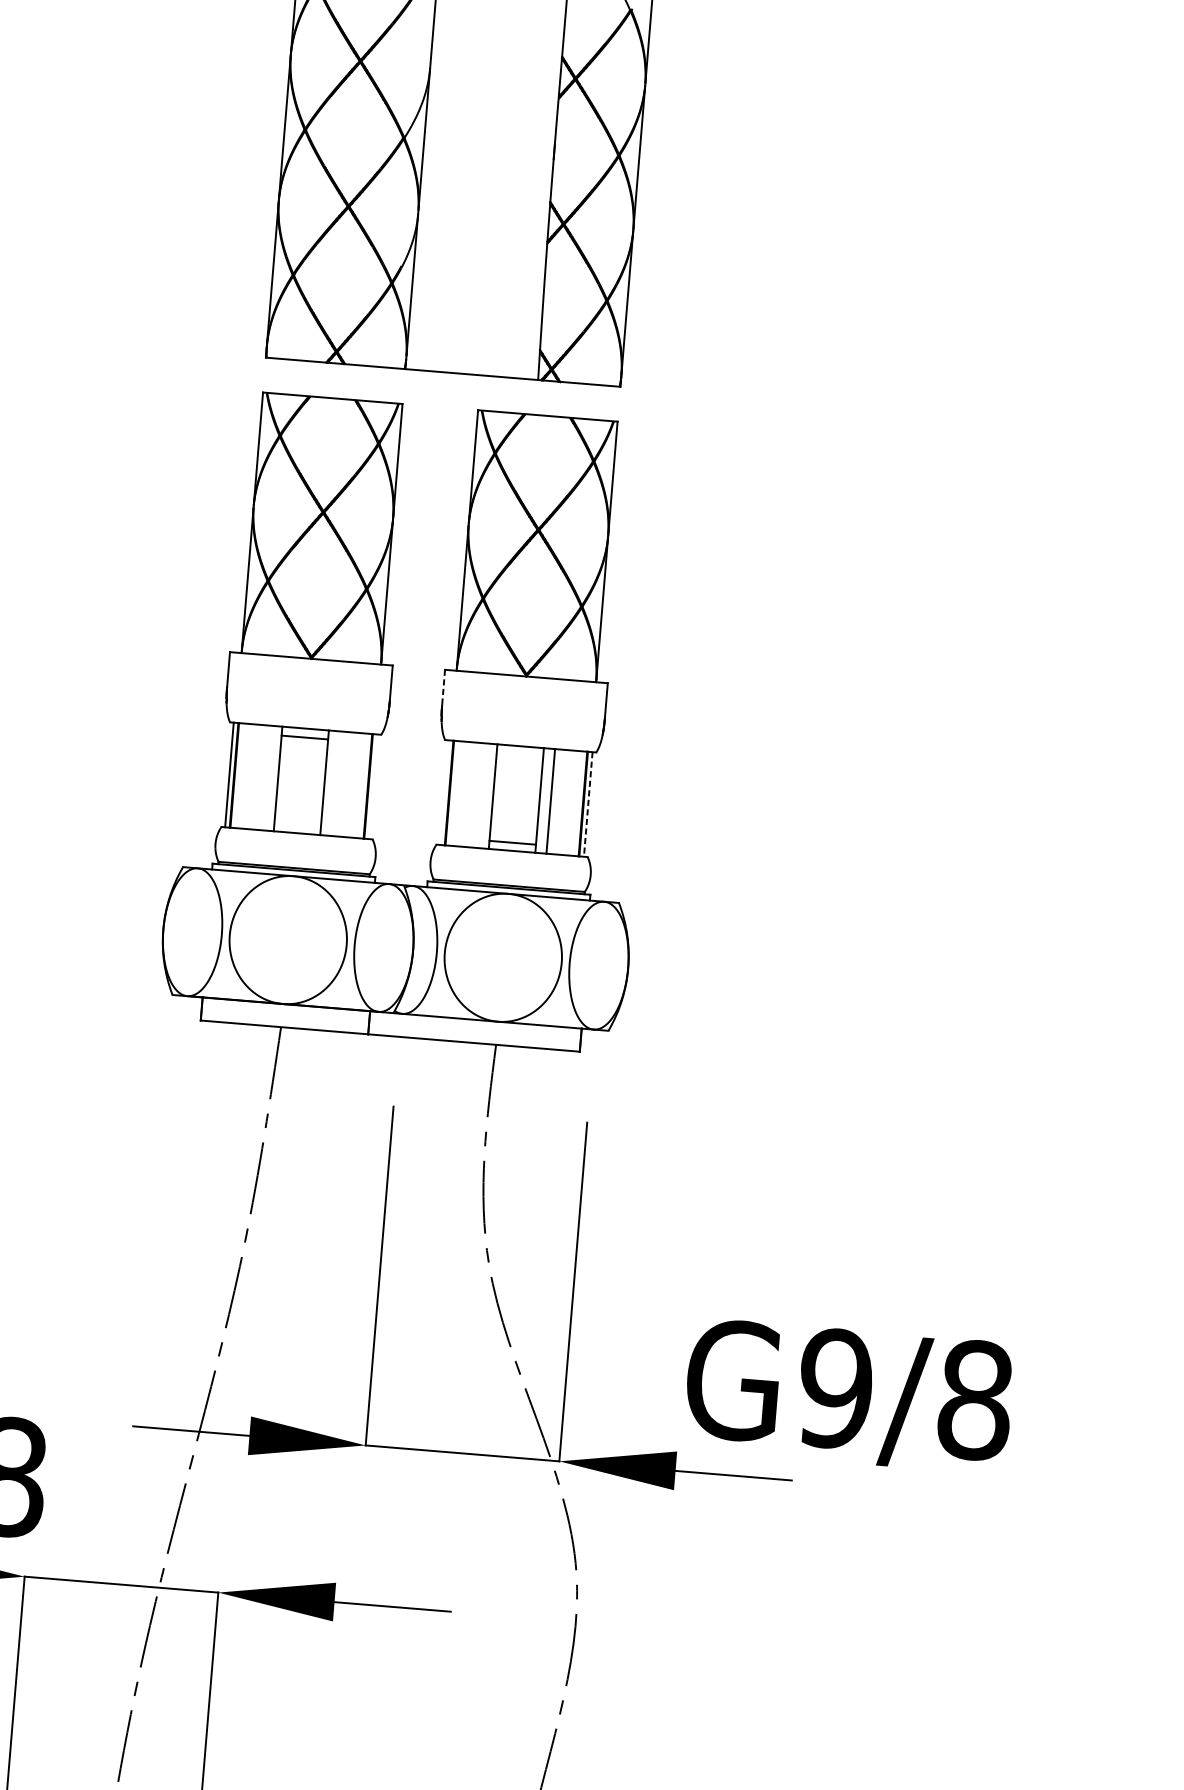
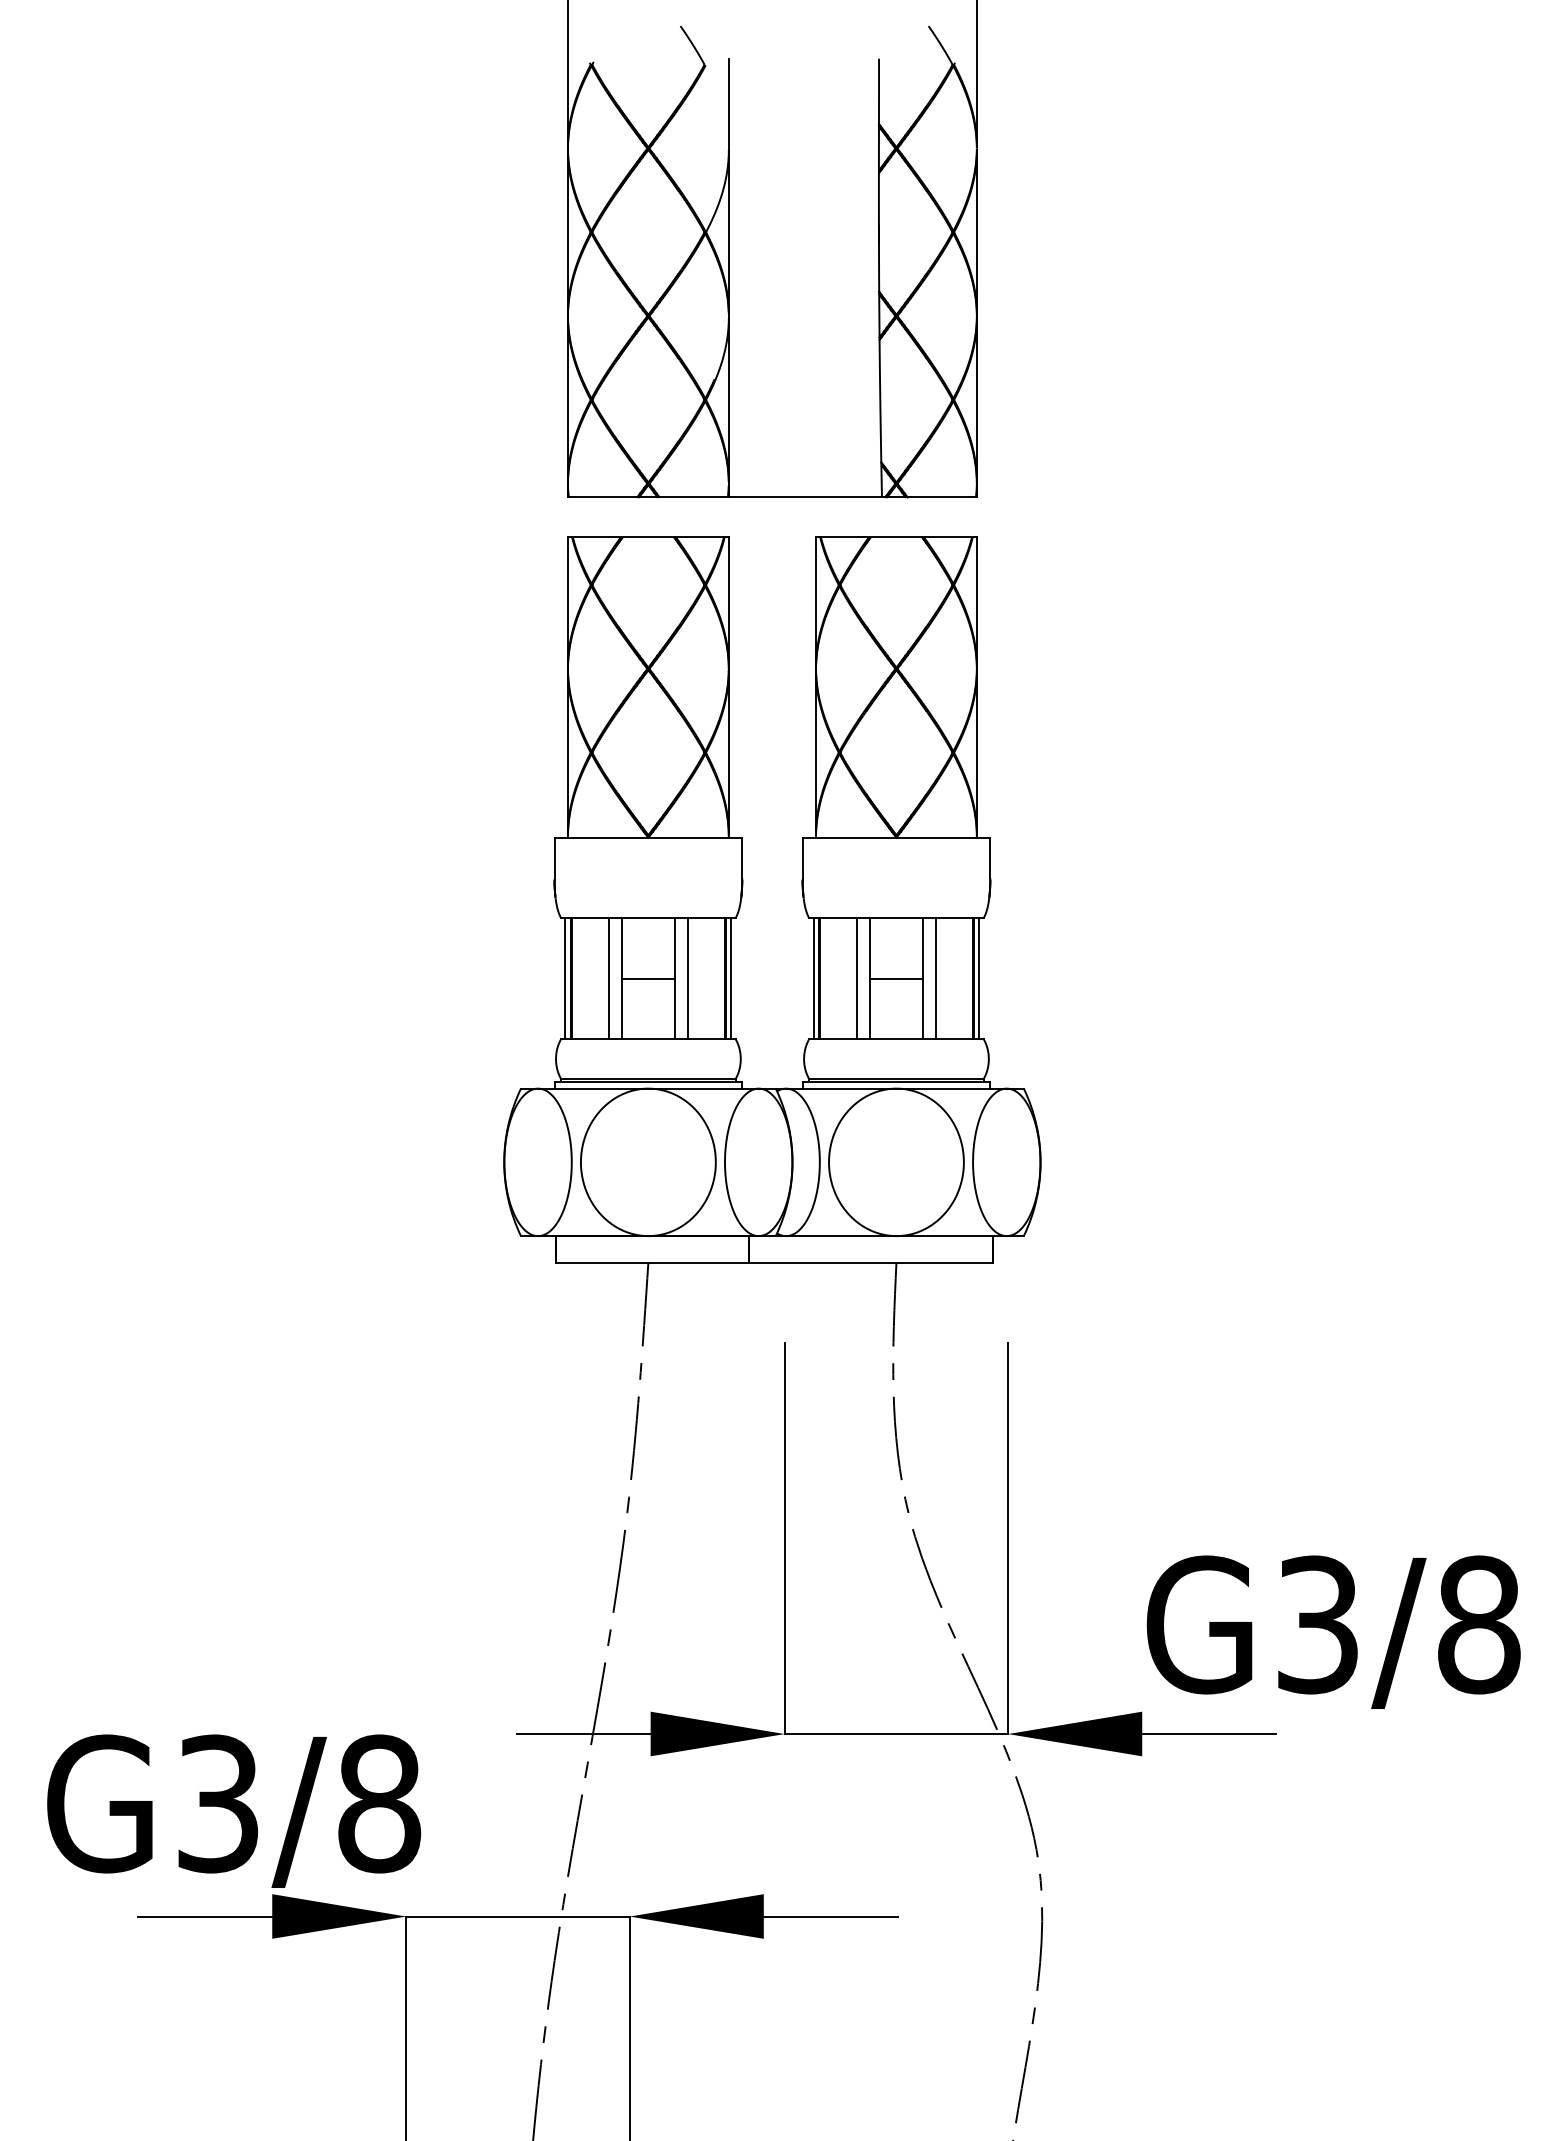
line: (443, 687) -> (802, 858), dashed -> solid
line: (305, 737) -> (648, 978), moved
line: (266, 777) -> (608, 978), added
line: (336, 783) -> (688, 978), added
line: (373, 786) -> (731, 978), added
line: (444, 792) -> (813, 978), added
line: (481, 795) -> (856, 978), added
line: (588, 805) -> (979, 979), dashed -> solid
line: (512, 842) -> (896, 978), moved
text: (835, 1388) -> (1317, 1624), G9/8 -> G3/8

